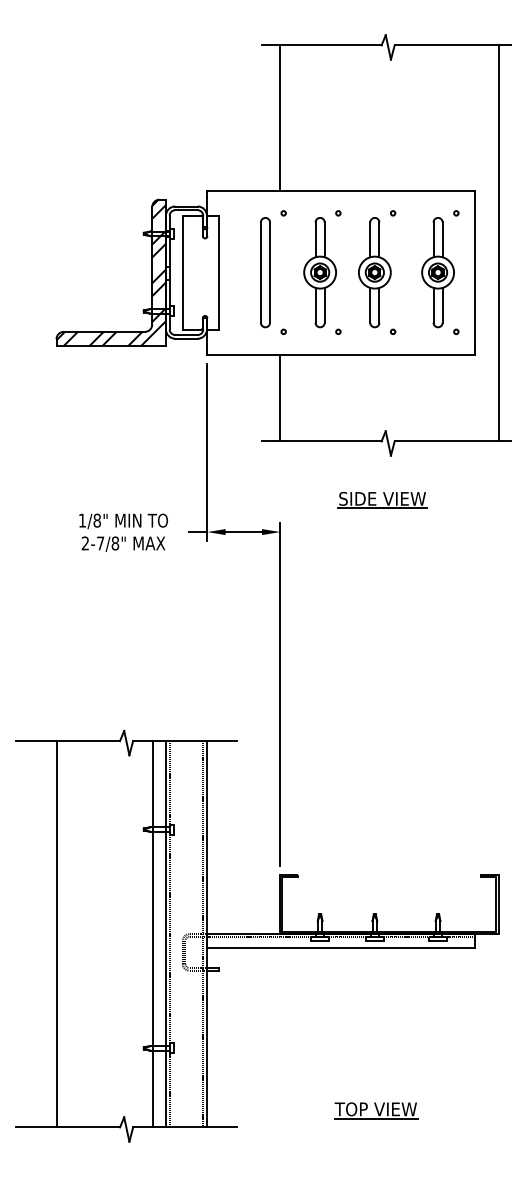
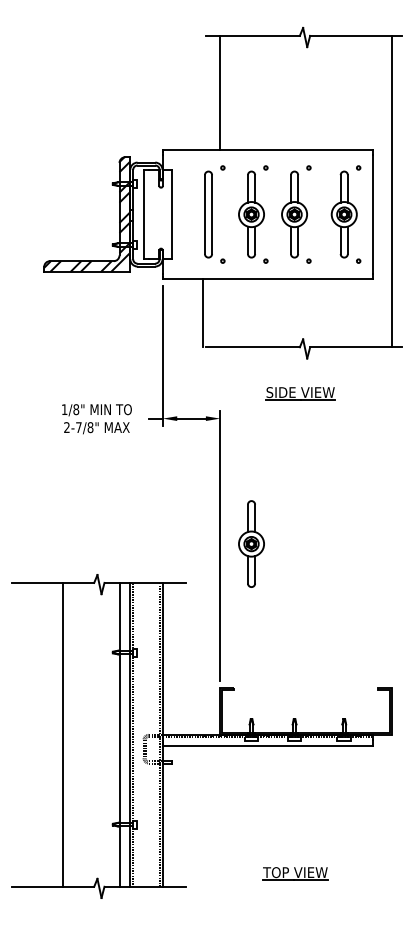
line: (279, 397) -> (203, 312), moved
part: (319, 691) -> (251, 543), added
line: (56, 933) -> (63, 734), moved

